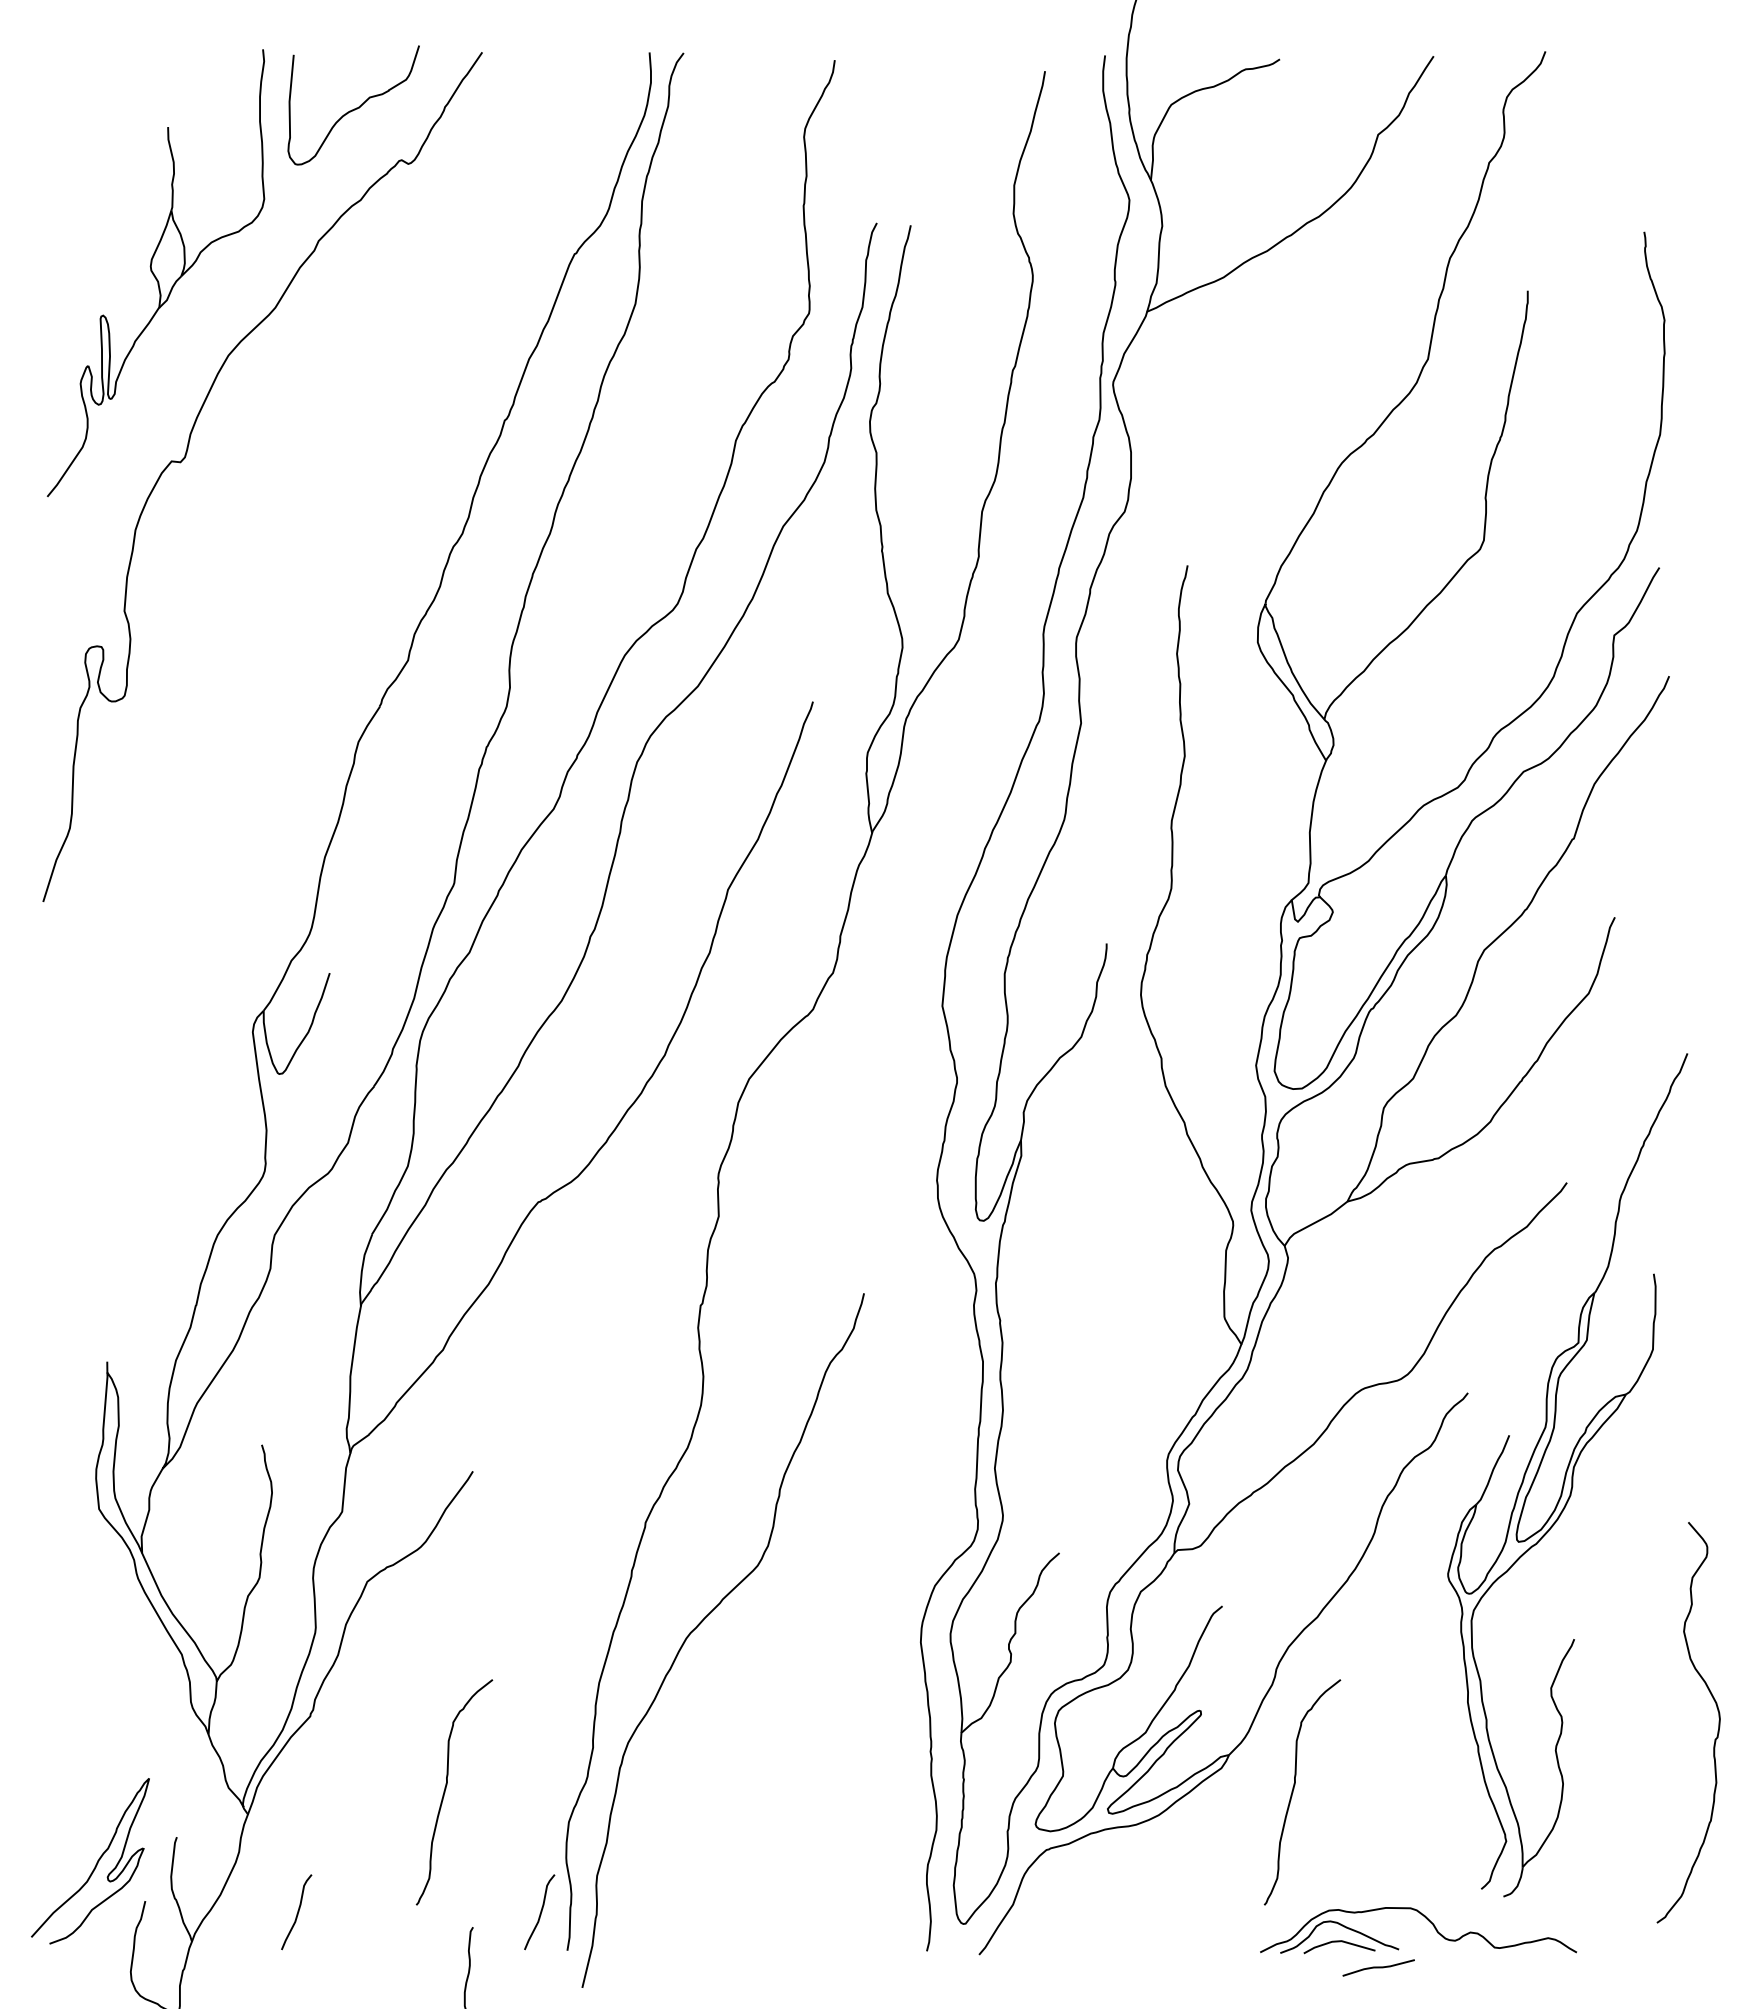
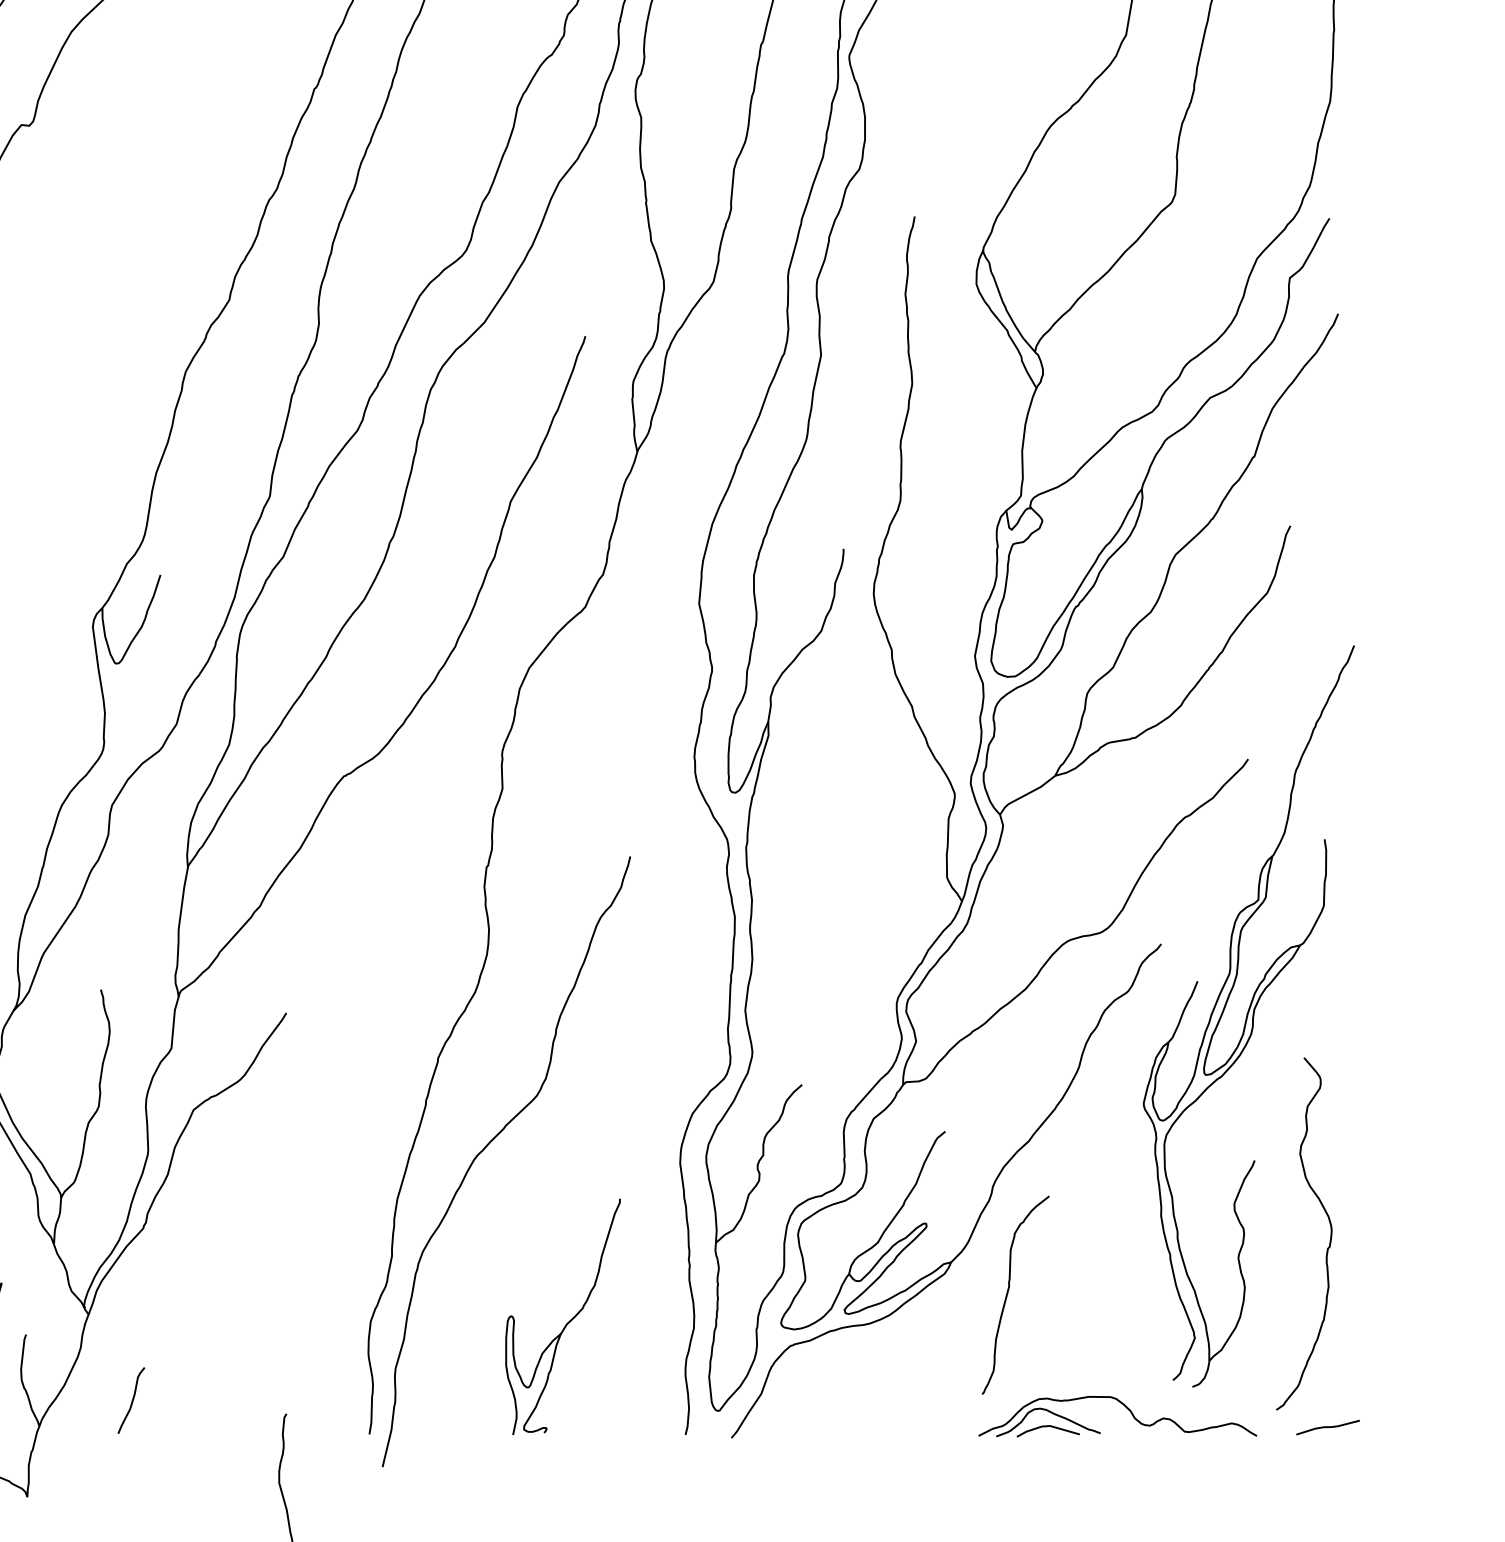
curve: (1718, 1722) -> (1330, 1233), moved
curve: (446, 1789) -> (263, 1292), removed
part: (793, 1822) -> (568, 1321), added
curve: (540, 1912) -> (345, 1400), removed
curve: (1378, 1967) -> (1327, 1427), moved

